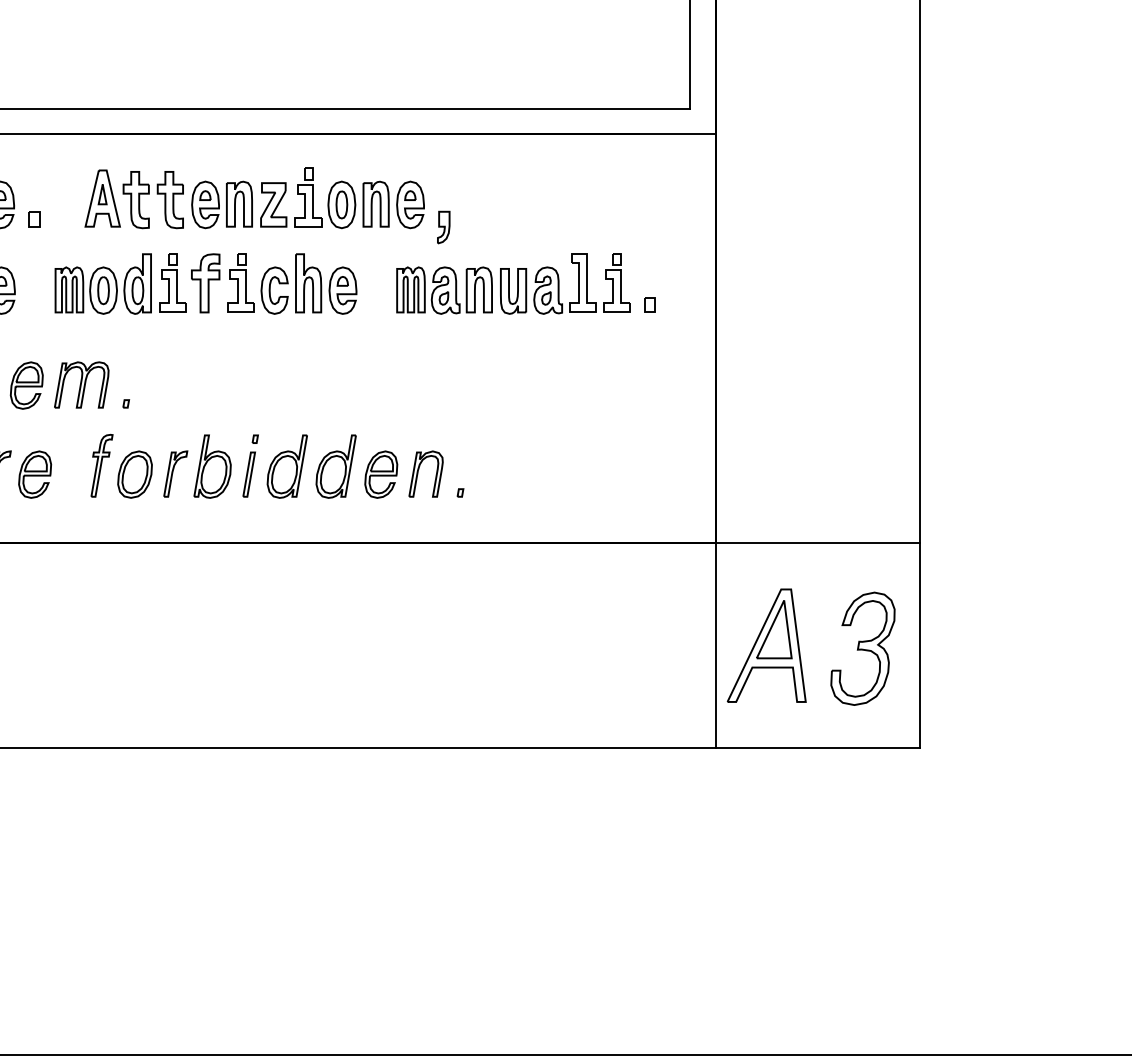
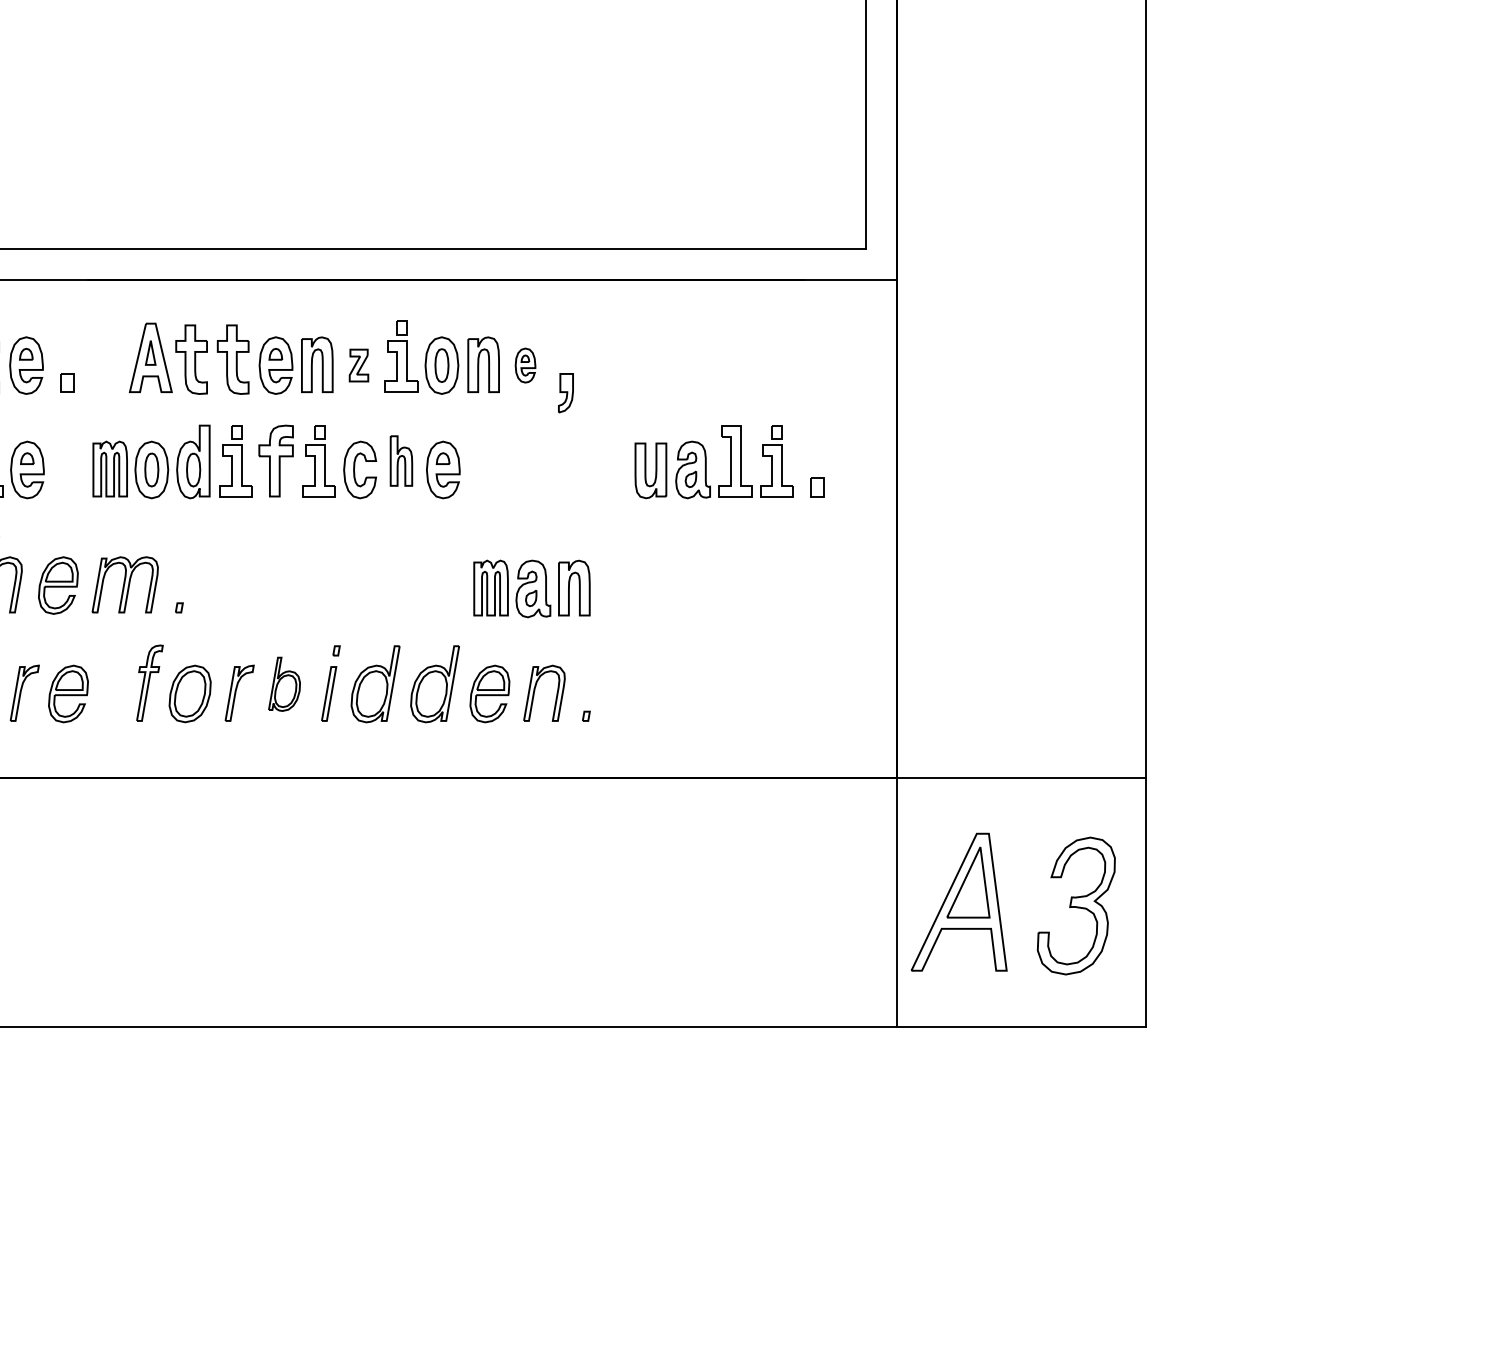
part: (273, 204) -> (358, 365), size x0.6
part: (410, 204) -> (525, 365), size x0.6
part: (308, 282) -> (401, 460), size x0.7
part: (444, 290) -> (531, 588), moved
part: (212, 466) -> (284, 684), size x0.7

